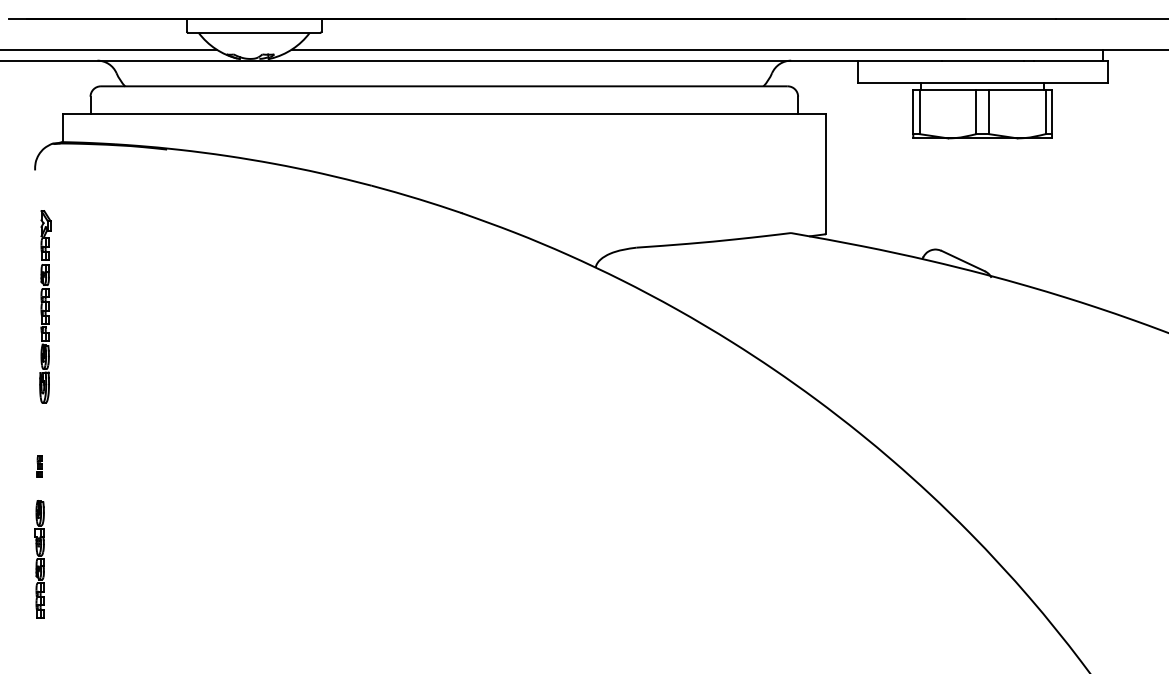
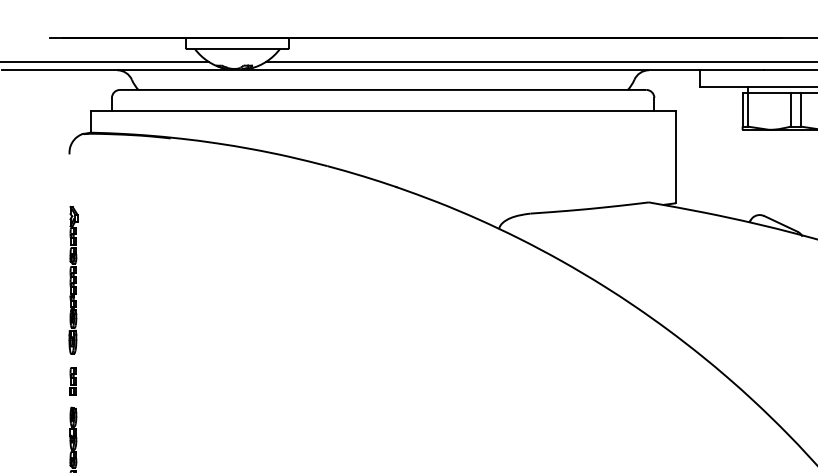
part: (45, 306) -> (73, 280), moved
part: (39, 466) -> (72, 381), size x1.67

